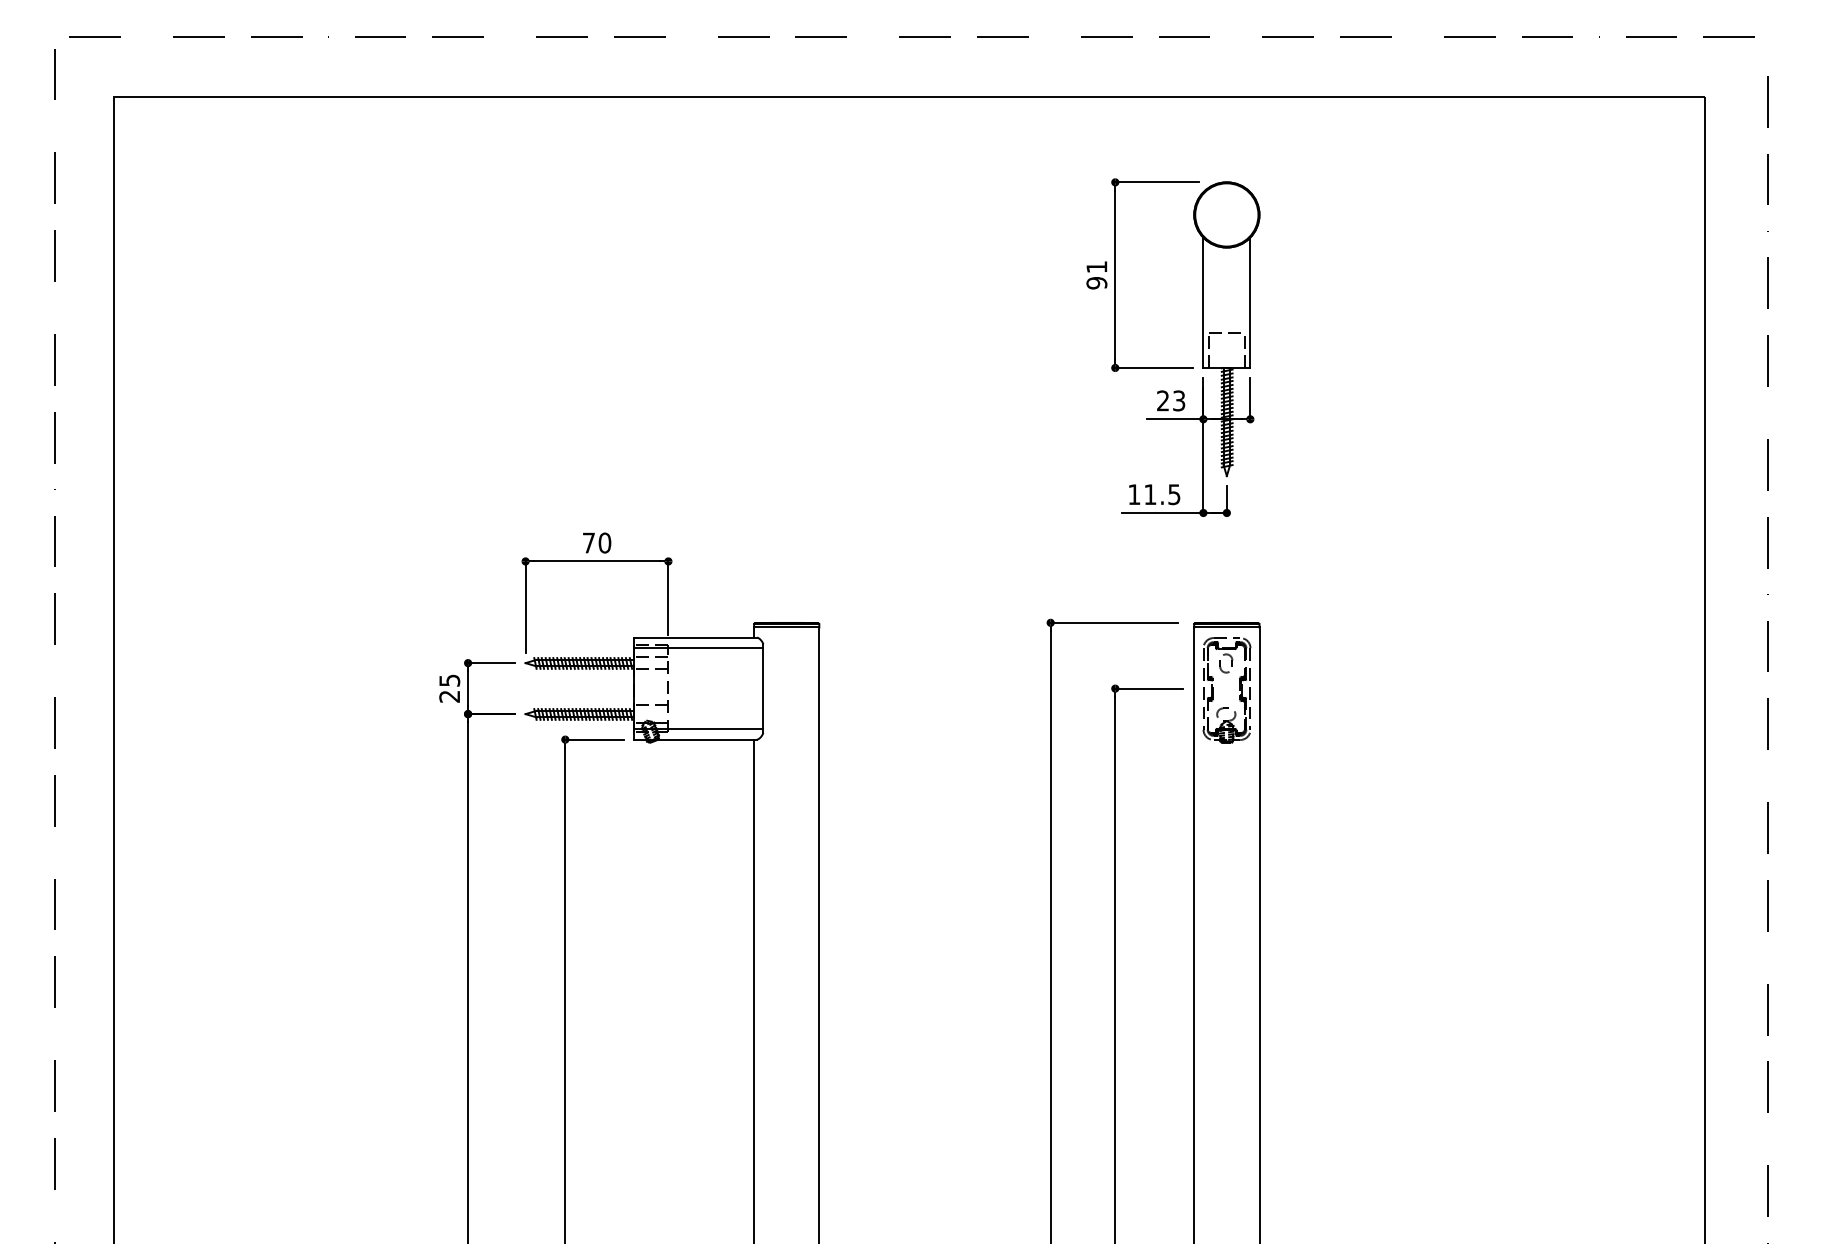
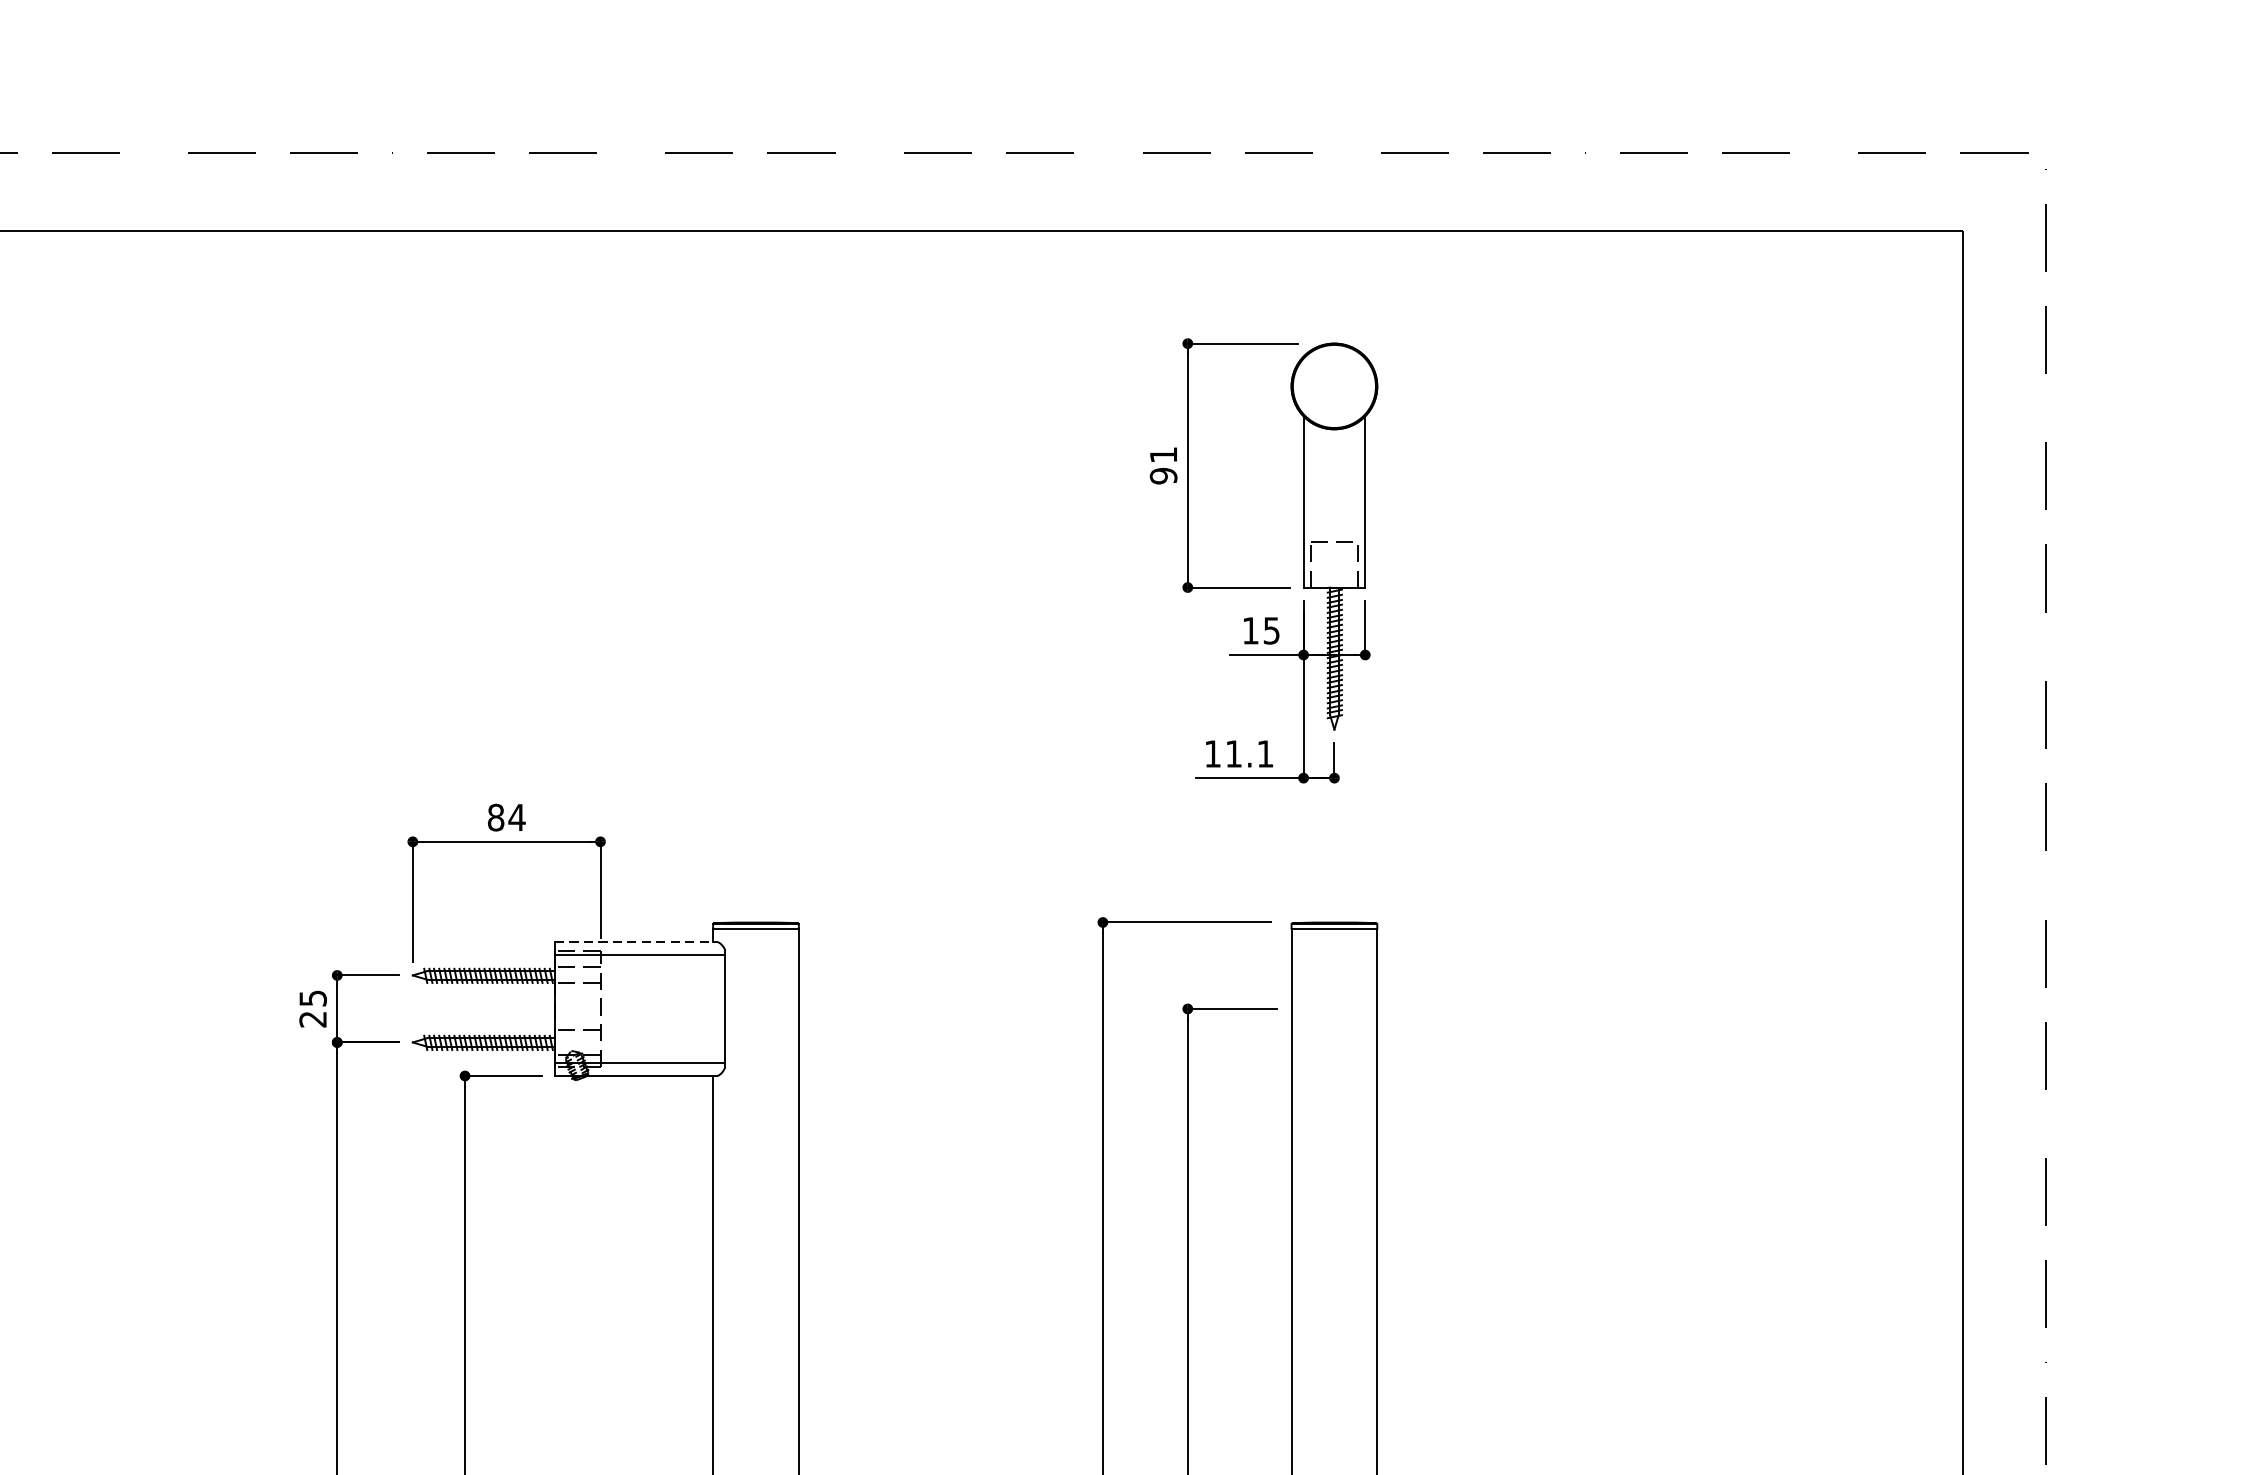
text: (1171, 400) -> (1261, 630), 23 -> 15
text: (1174, 494) -> (1265, 753), 11.5 -> 11.1
text: (596, 542) -> (506, 816), 70 -> 84
line: (695, 637) -> (636, 941), solid -> dashed
part: (1213, 690) -> (1316, 1011), removed

